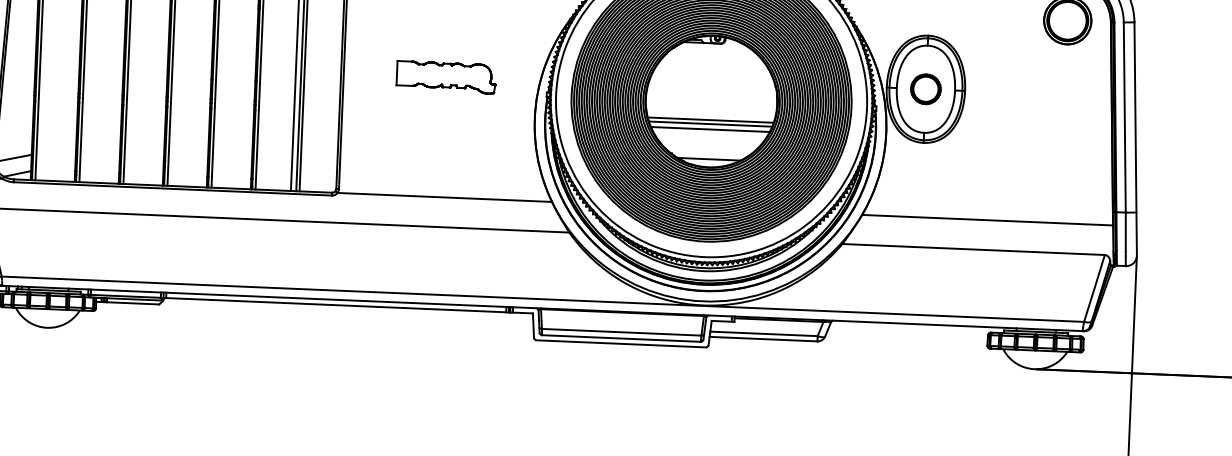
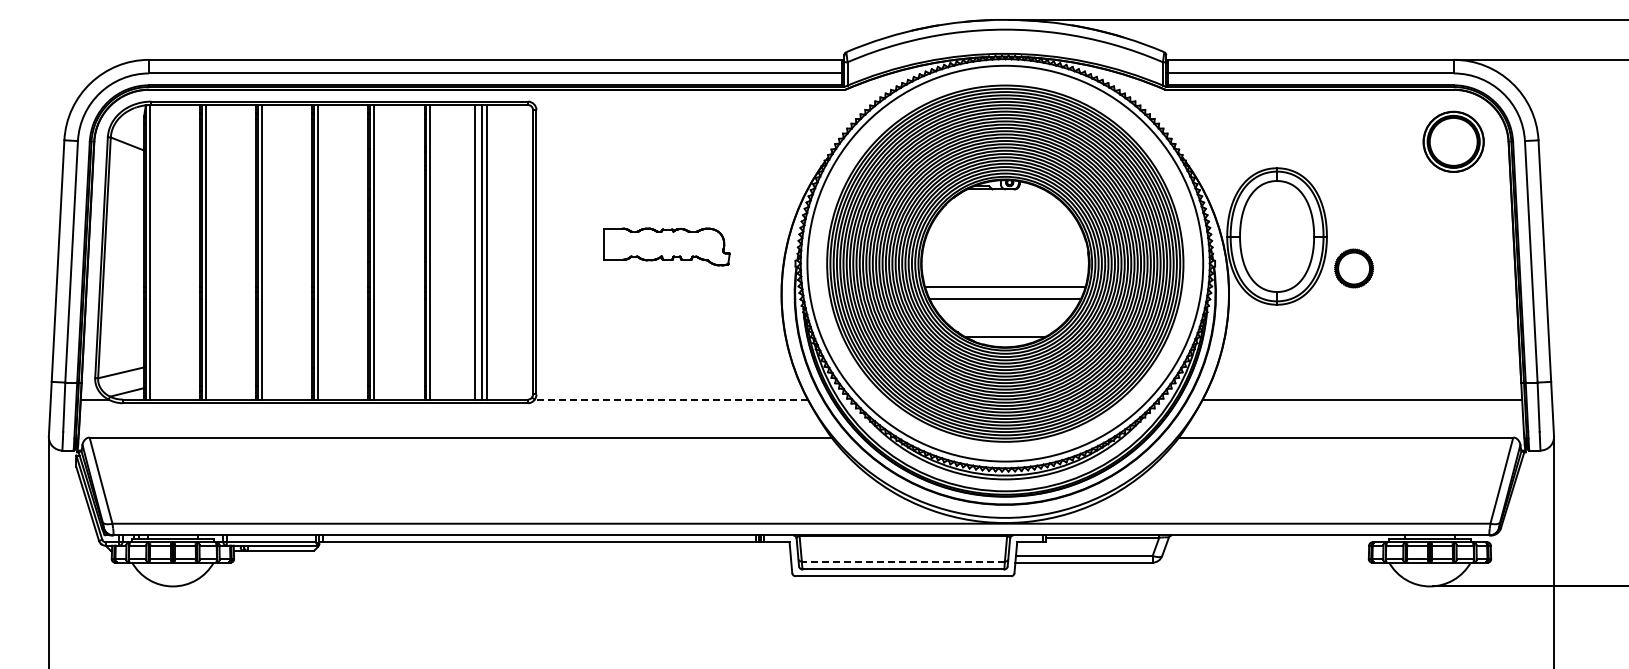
part: (925, 89) -> (1353, 268), moved
line: (710, 124) -> (1005, 292), removed
line: (444, 197) -> (671, 399), solid -> dashed
line: (621, 332) -> (903, 561), solid -> dashed

